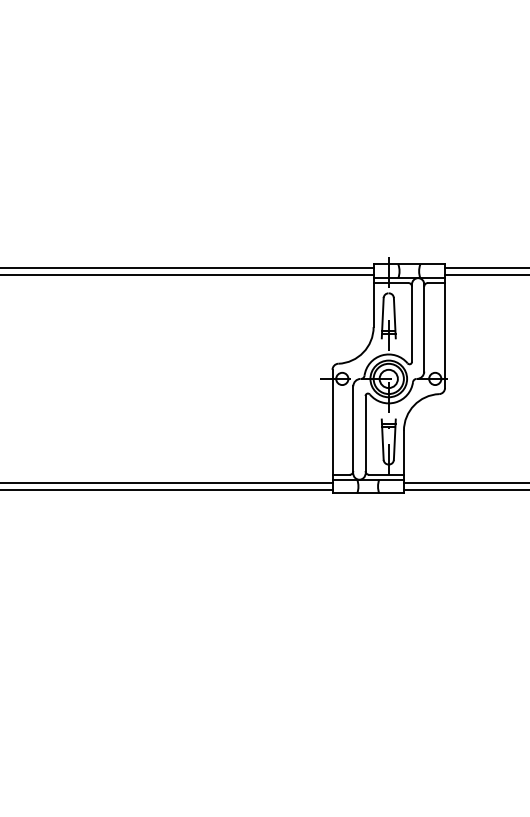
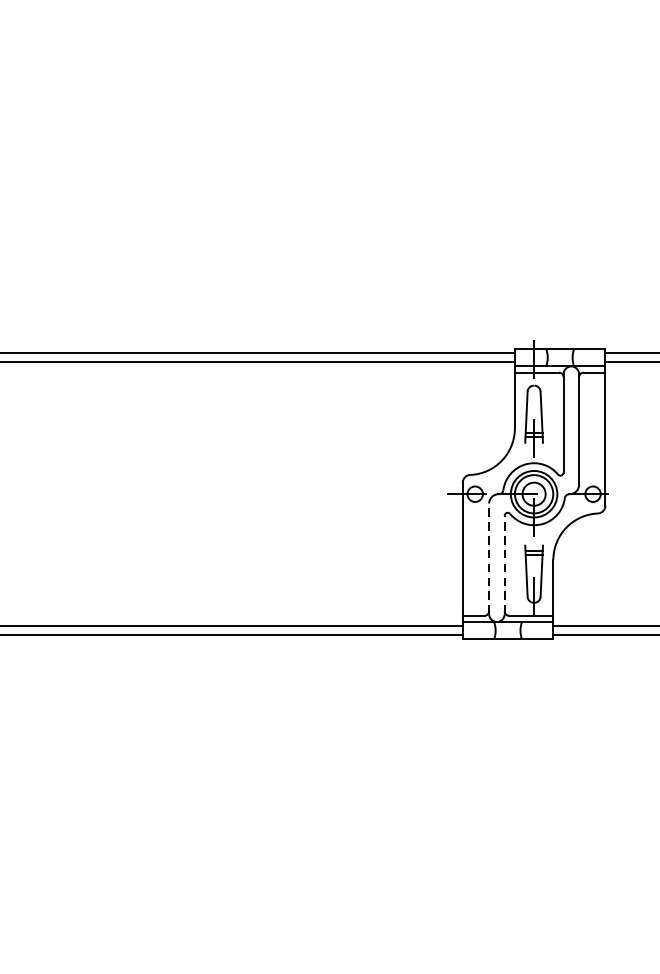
line: (353, 429) -> (489, 558), solid -> dashed
line: (365, 434) -> (504, 564), solid -> dashed

